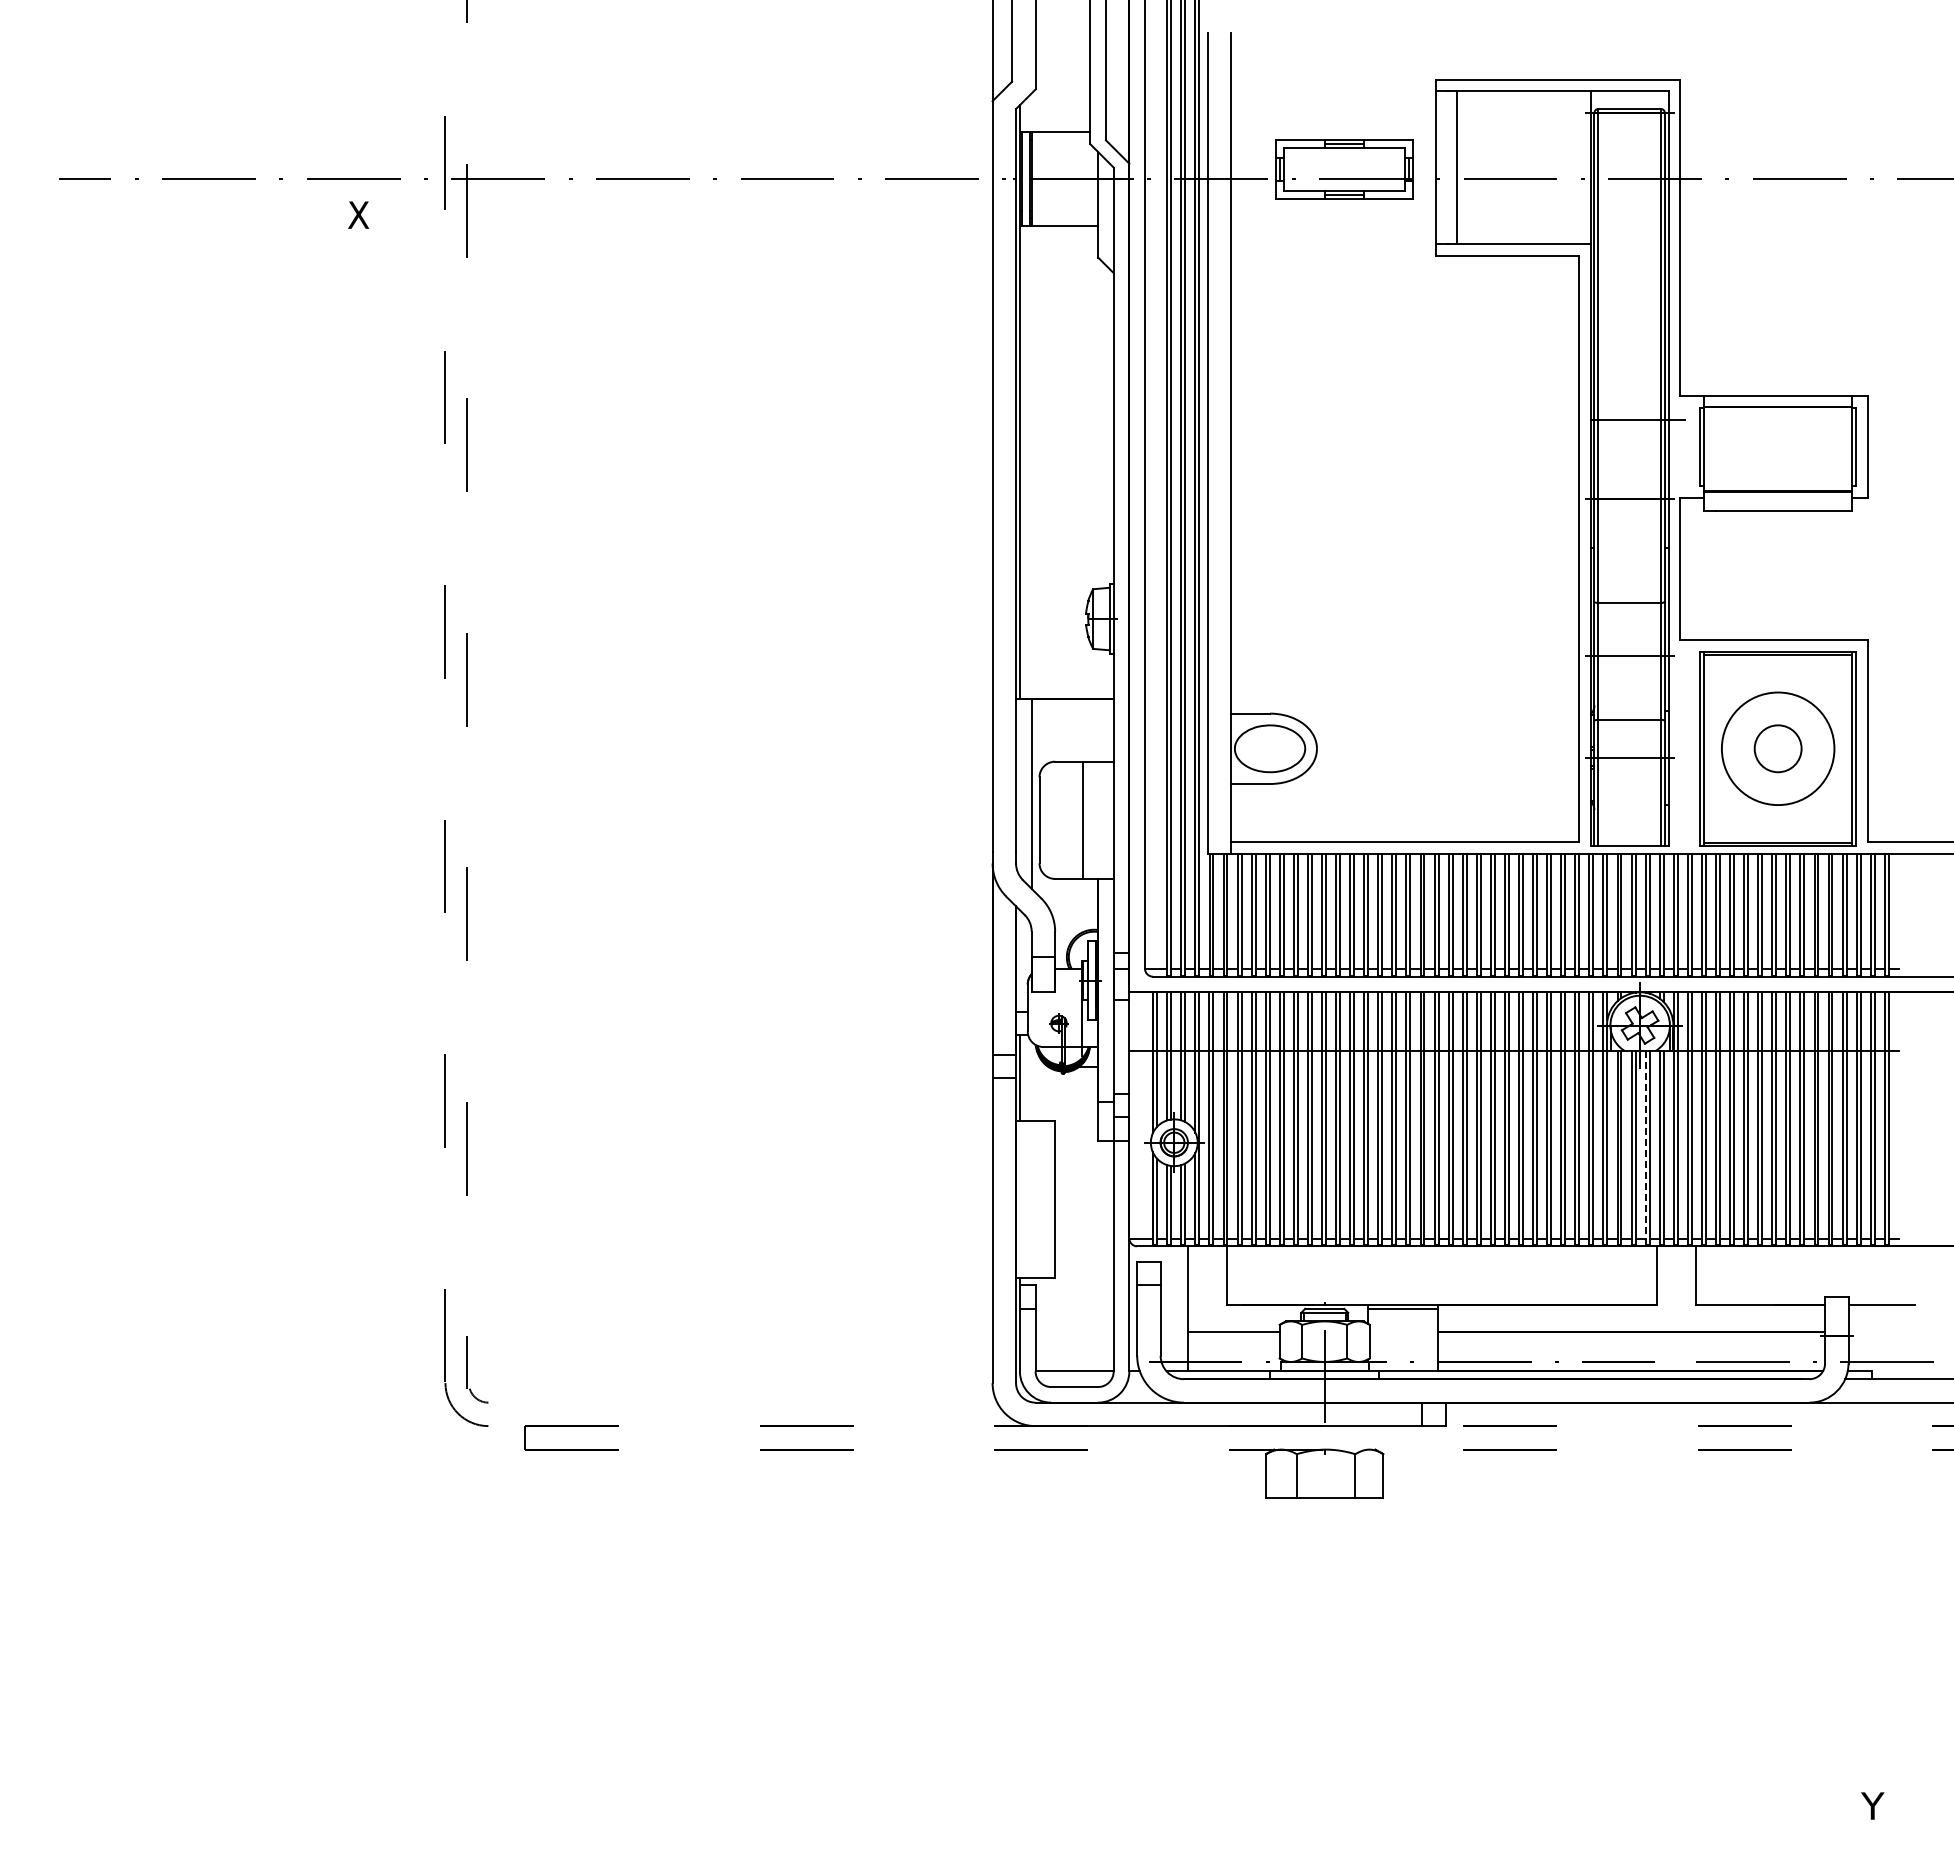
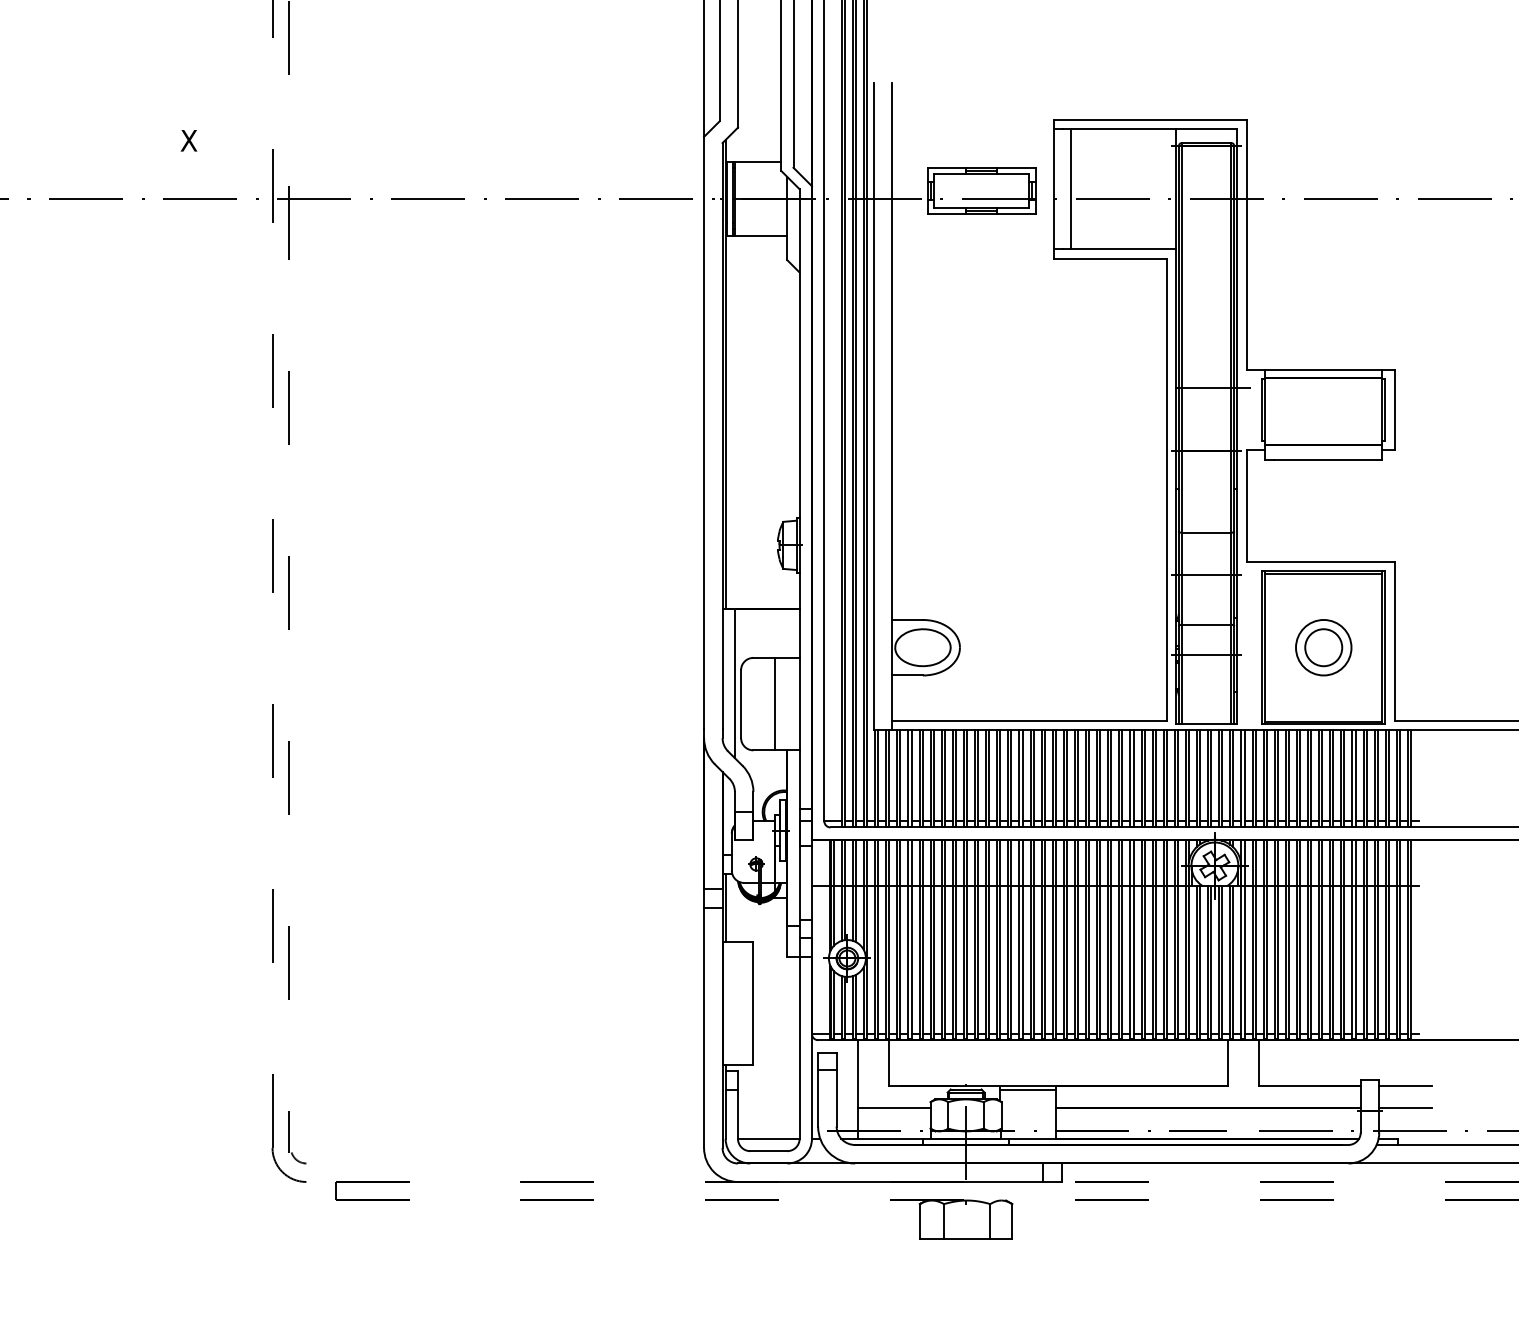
text: (358, 214) -> (188, 140), moved
circle: (1777, 748) -> (1323, 647), size x0.62
line: (1645, 1144) -> (1219, 959), dashed -> solid
line: (1881, 1332) -> (1405, 1108), added

